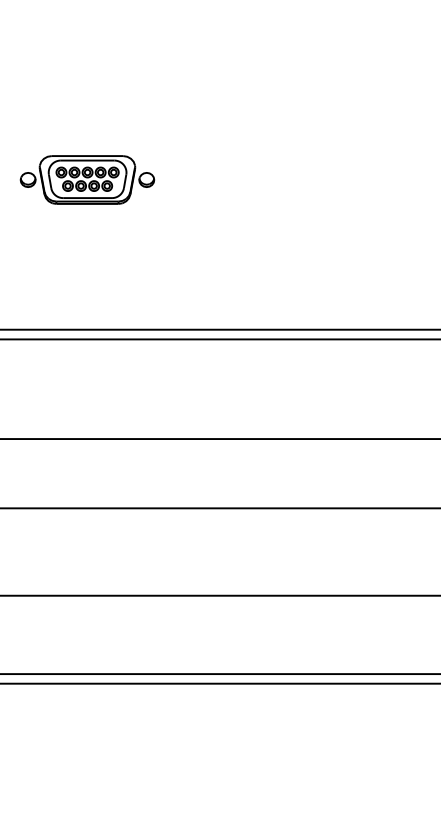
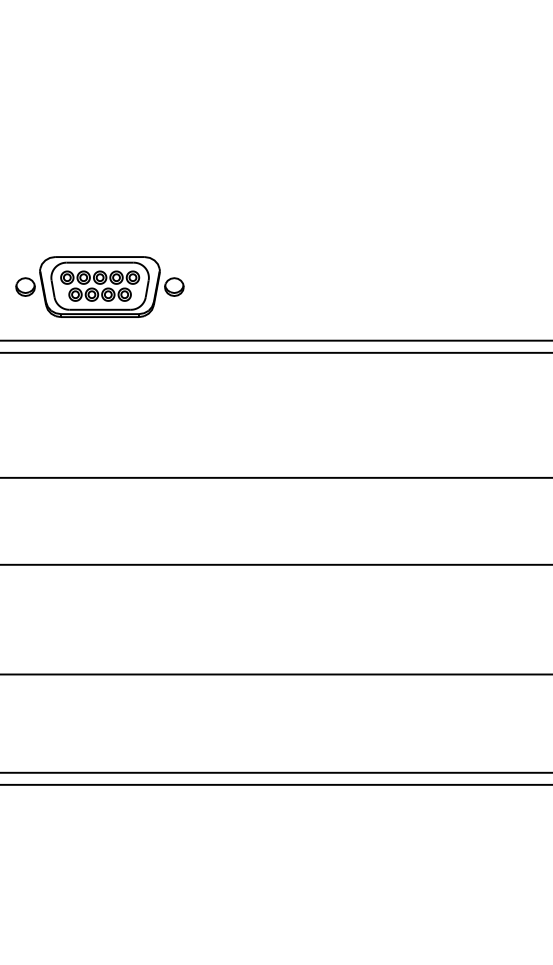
part: (87, 179) -> (99, 286), moved

